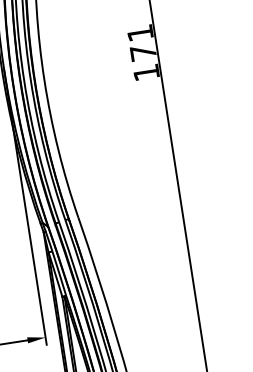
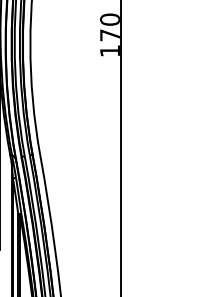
text: (139, 33) -> (109, 19), 171 -> 170

